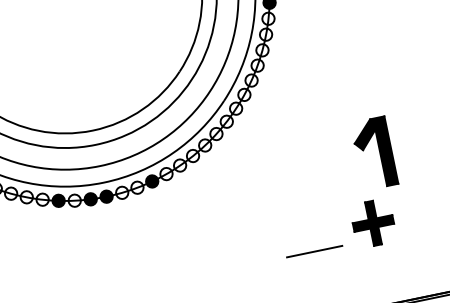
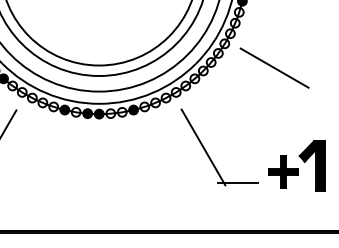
line: (331, 83) -> (274, 67), added
part: (373, 153) -> (311, 165), moved
line: (257, 212) -> (203, 147), added

